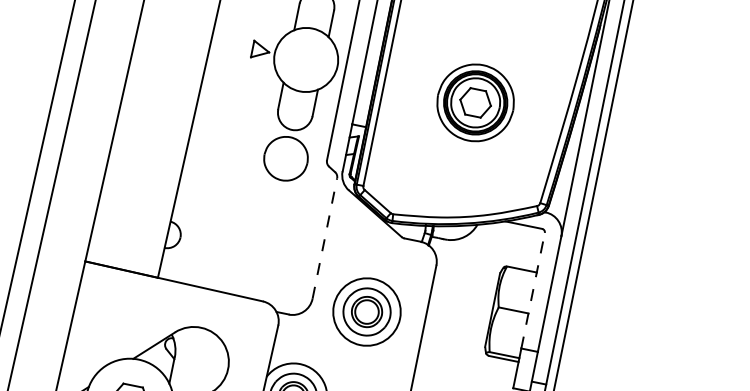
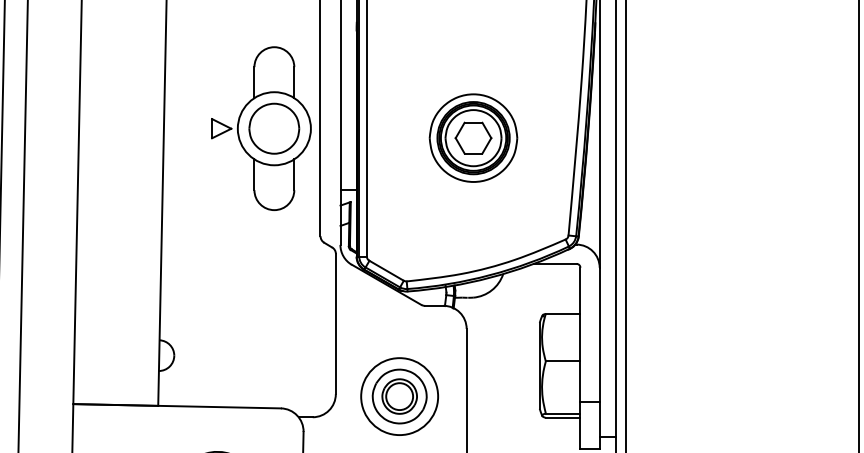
part: (286, 158) -> (274, 128), moved
line: (324, 238) -> (335, 323), dashed -> solid
line: (533, 290) -> (580, 334), dashed -> solid

